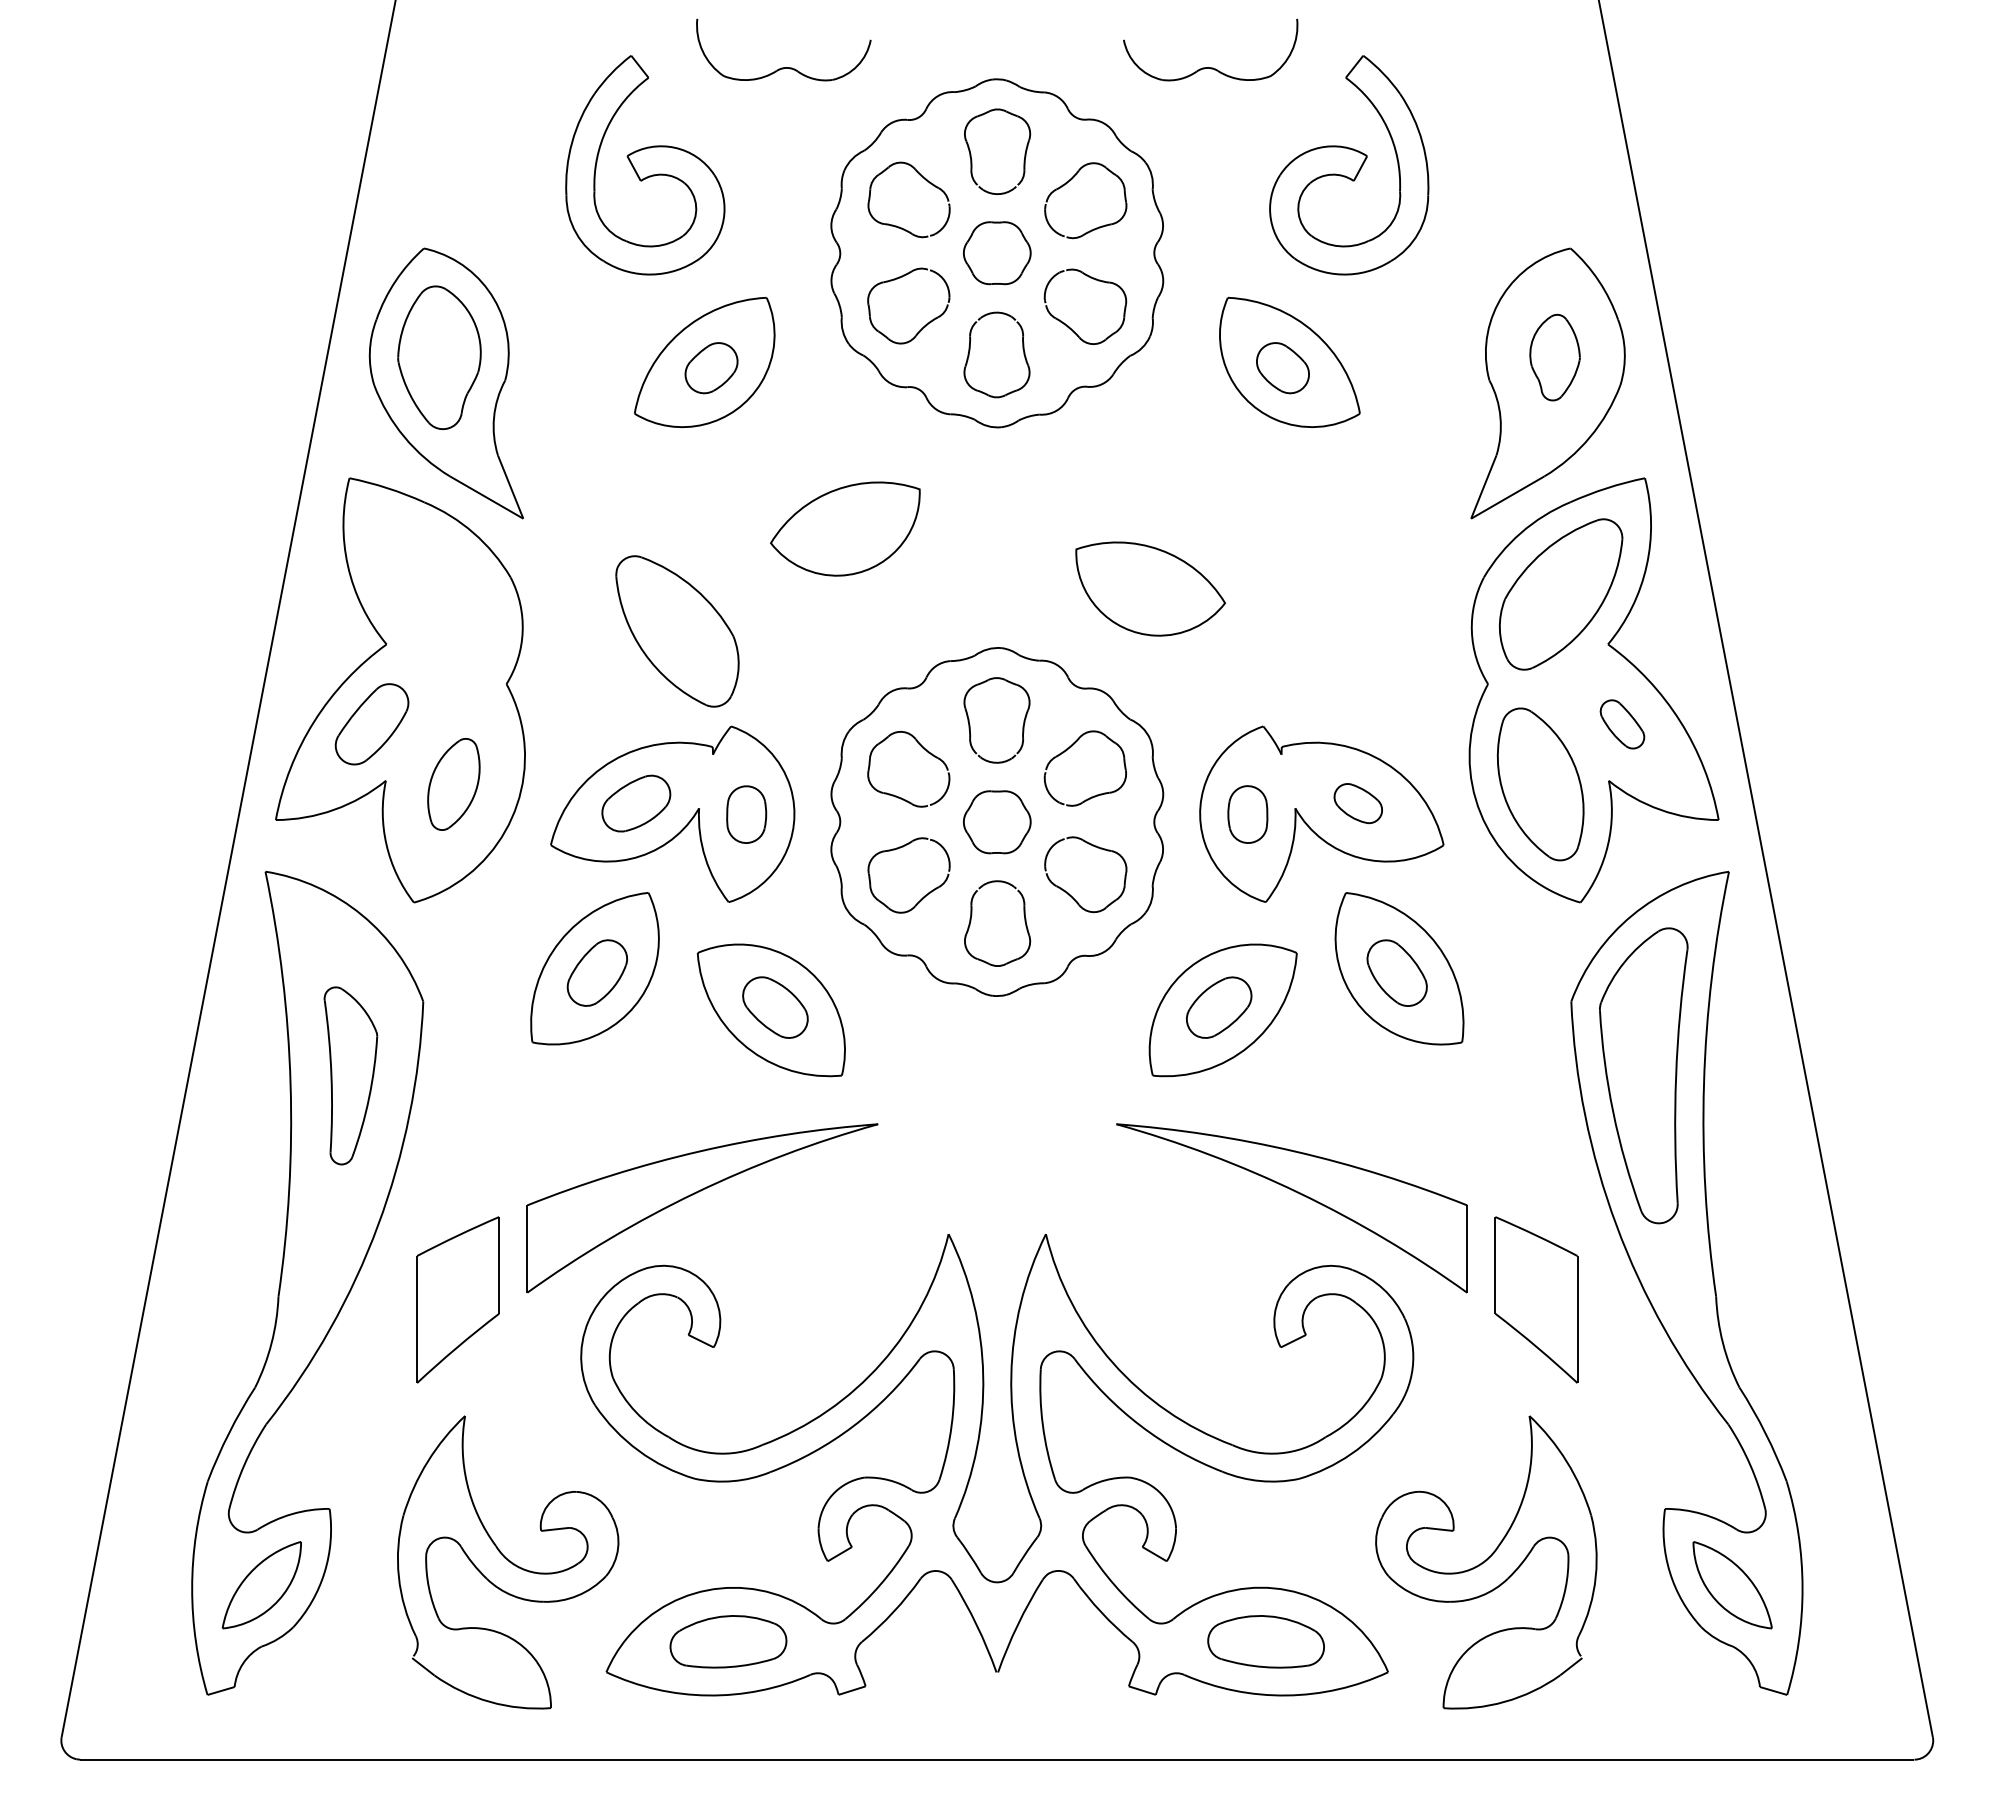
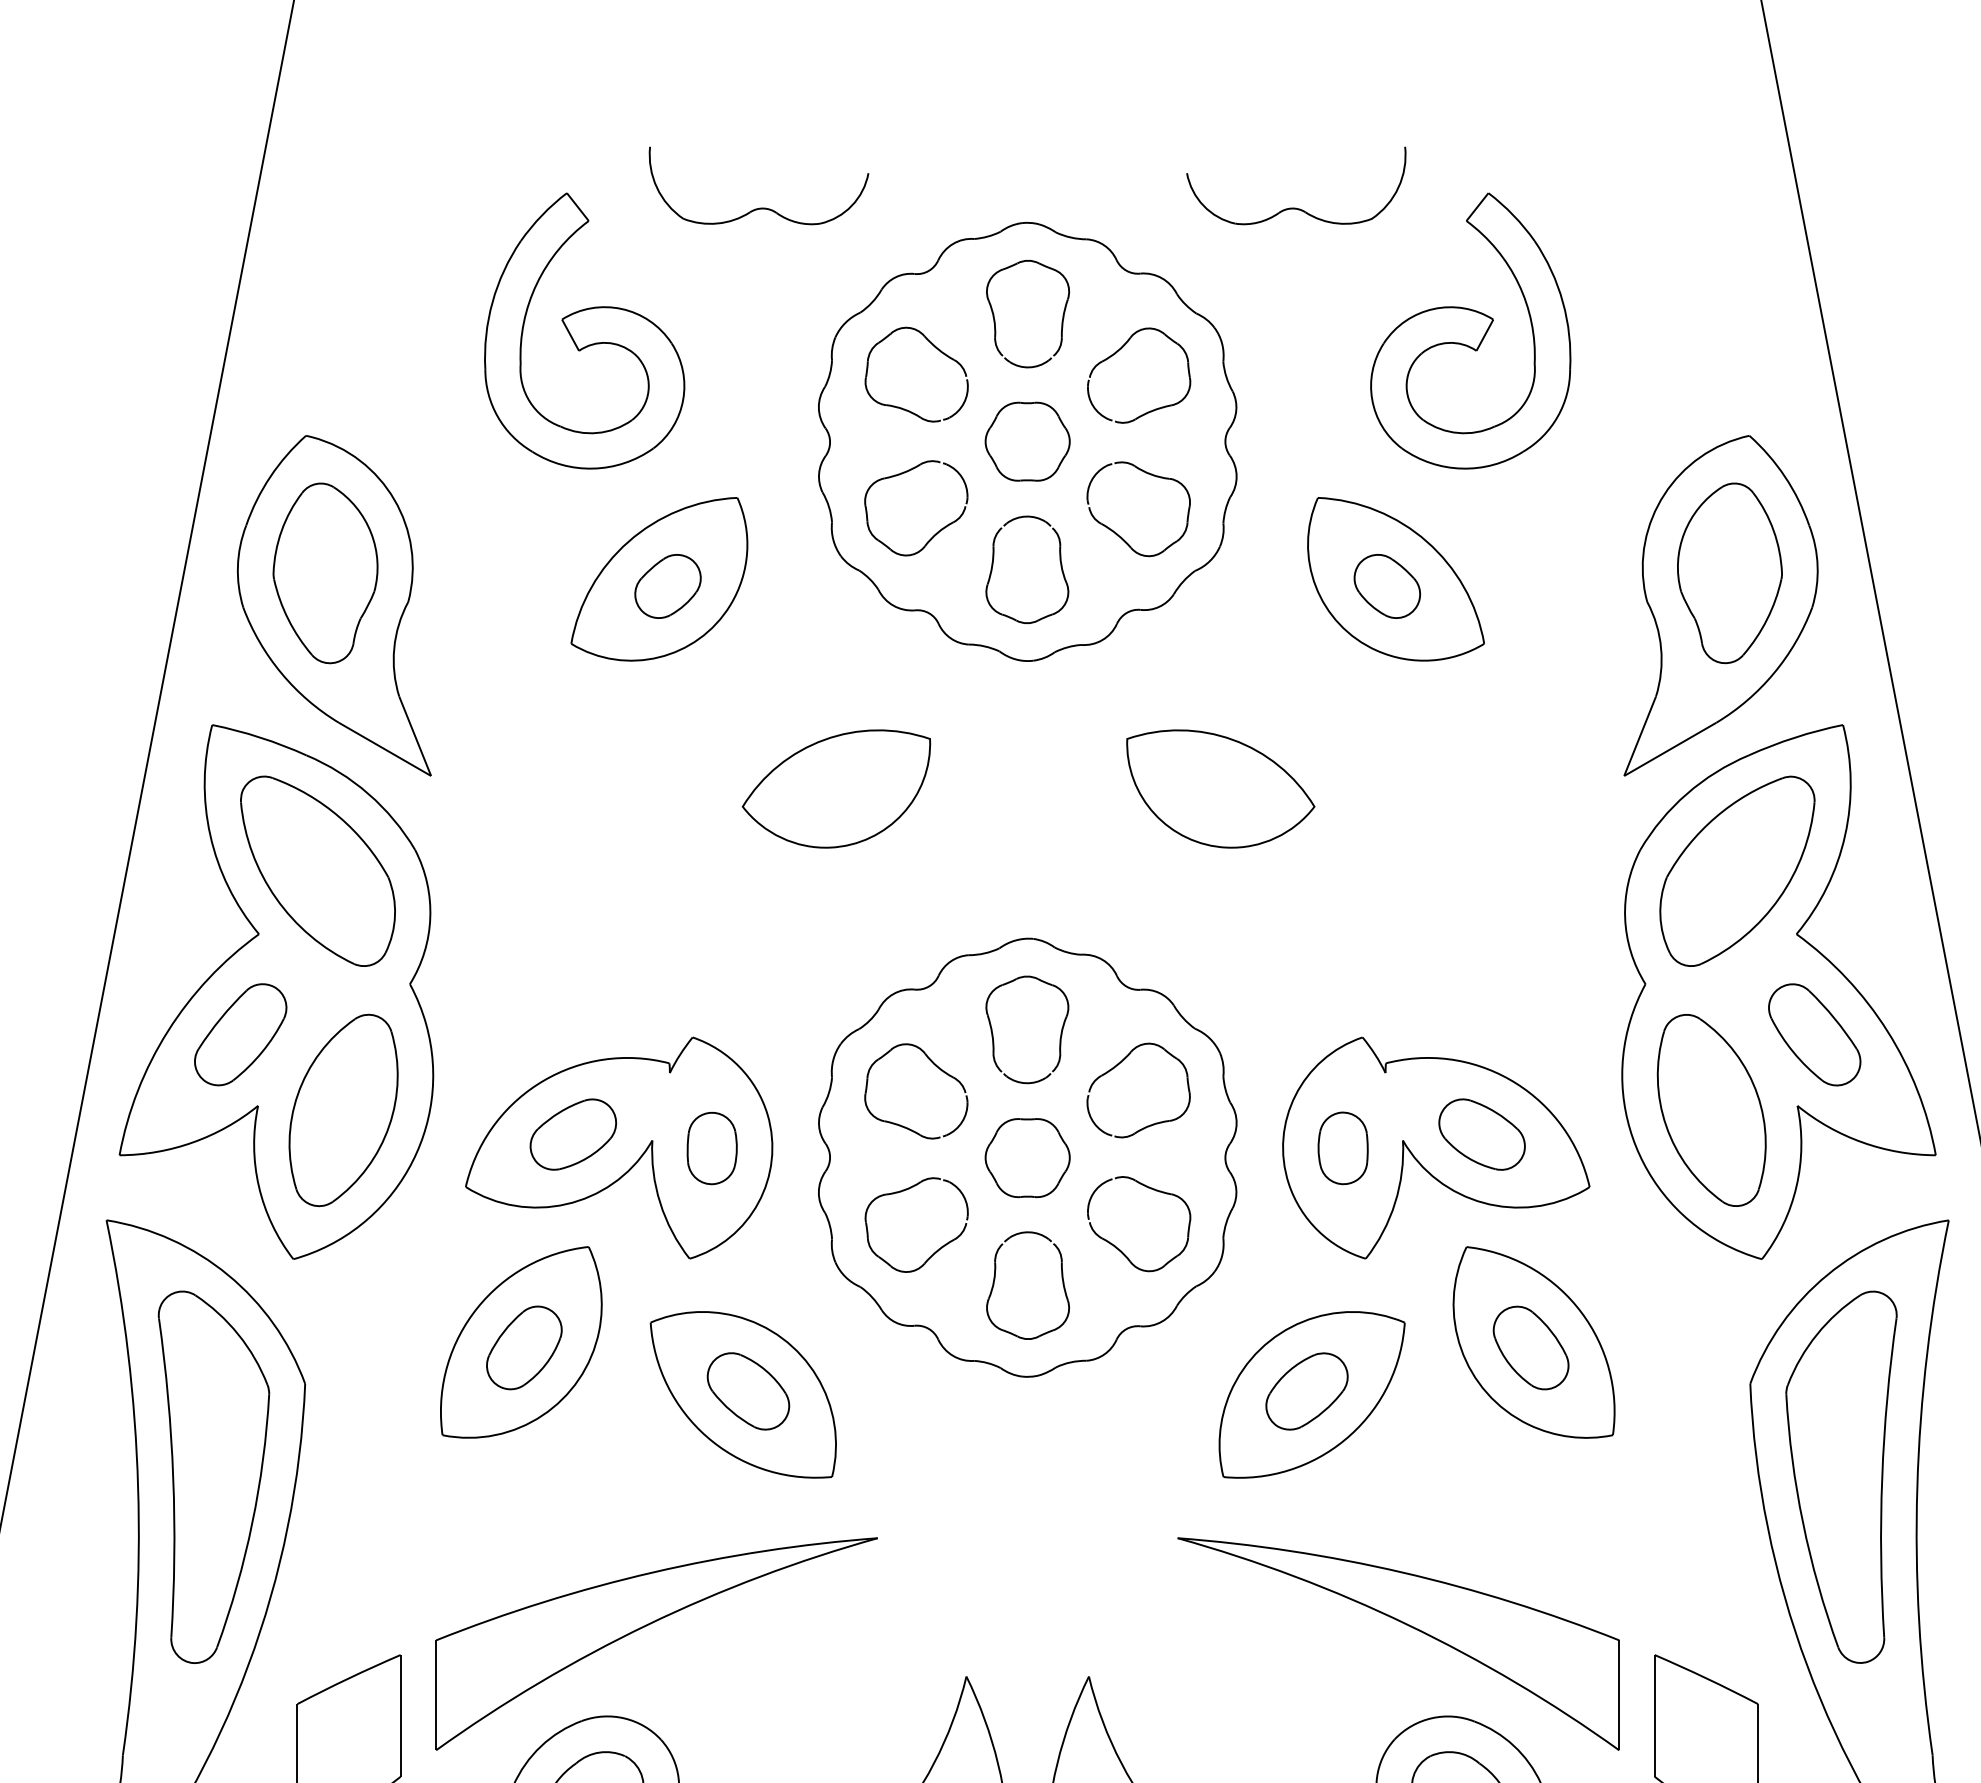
part: (1554, 357) -> (1729, 573), size x1.67
part: (1150, 588) -> (1220, 788), moved
part: (677, 631) -> (318, 871), moved
part: (1622, 724) -> (1814, 1035), size x1.67
part: (453, 784) -> (343, 1110), size x1.67
part: (1358, 803) -> (1482, 1134), size x1.43
part: (350, 1075) -> (213, 1476), size x1.67

